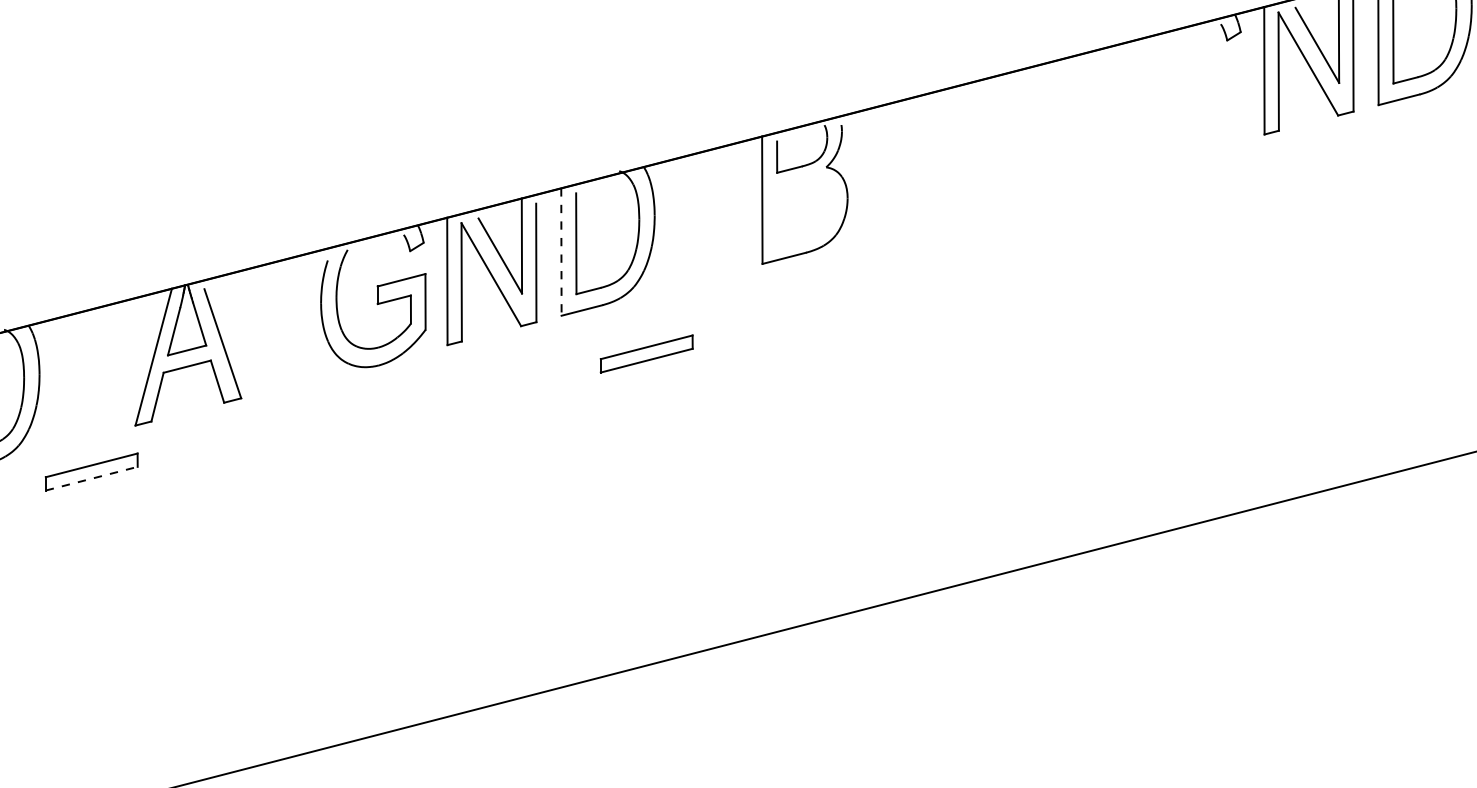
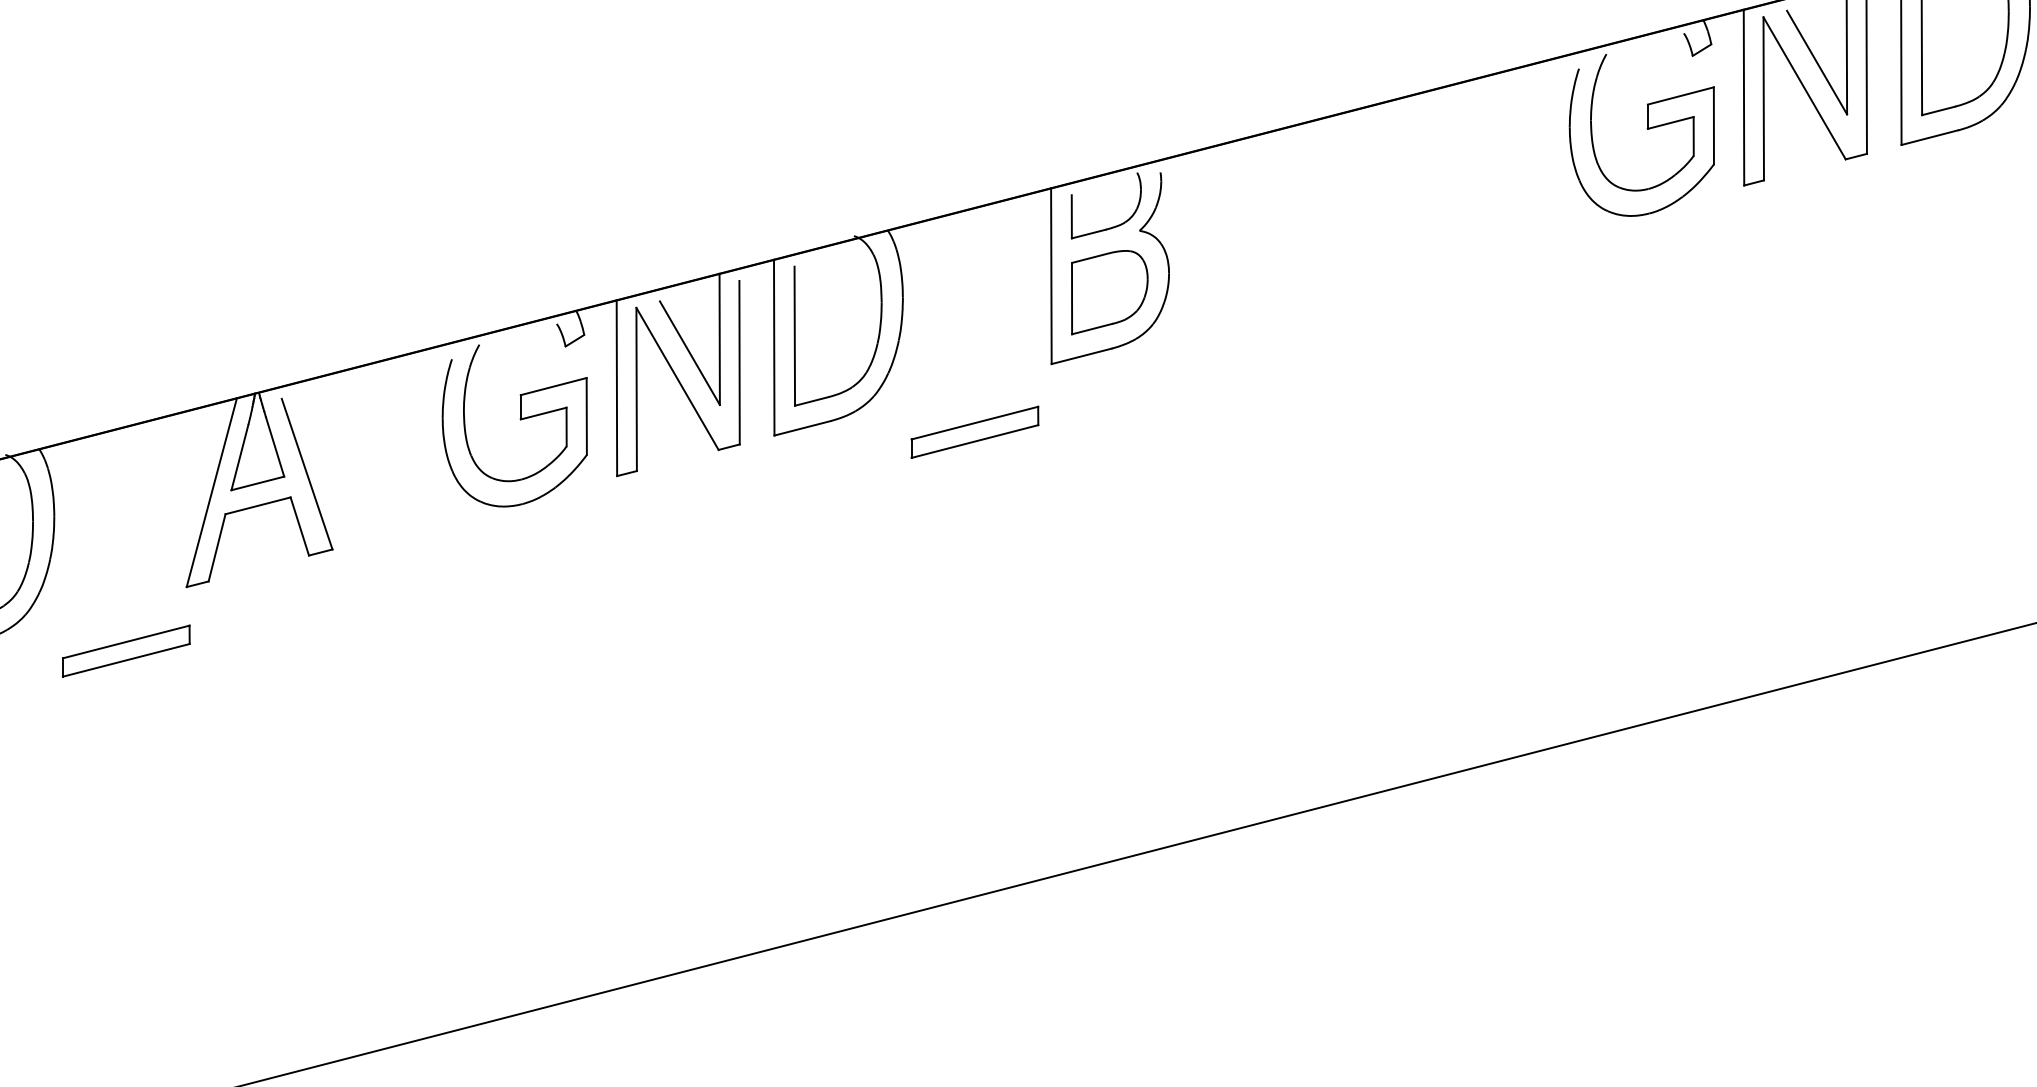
part: (1194, 93) -> (1647, 129), added
part: (804, 212) -> (1109, 292), added
line: (561, 251) -> (774, 347), dashed -> solid
part: (646, 353) -> (974, 431), moved
line: (91, 478) -> (126, 660), dashed -> solid

